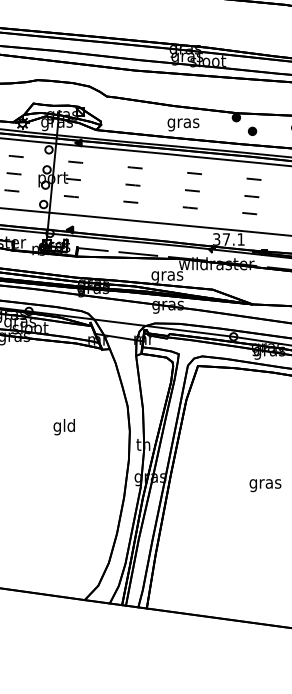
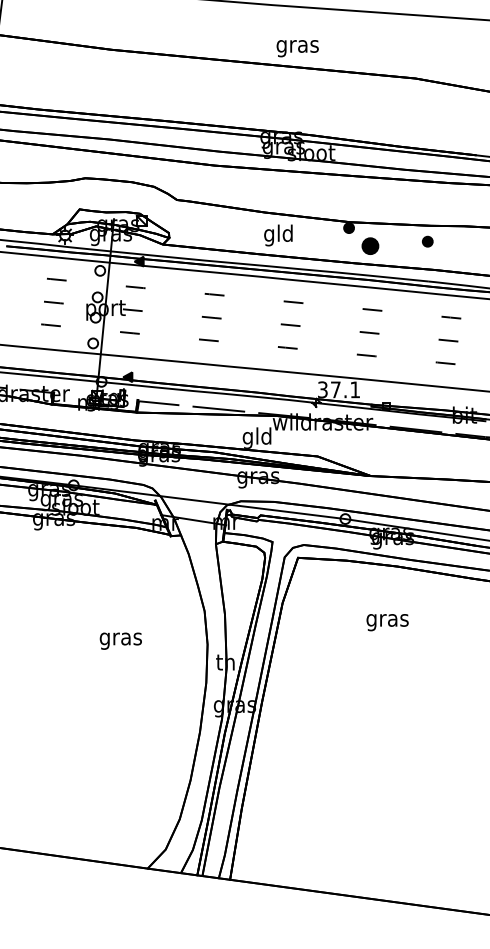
text: (183, 123) -> (278, 235), gras -> gld
part: (252, 131) -> (370, 246), size x1.6
text: (167, 275) -> (257, 437), gras -> gld
text: (64, 426) -> (120, 638), gld -> gras
text: (265, 485) -> (387, 622), moved

